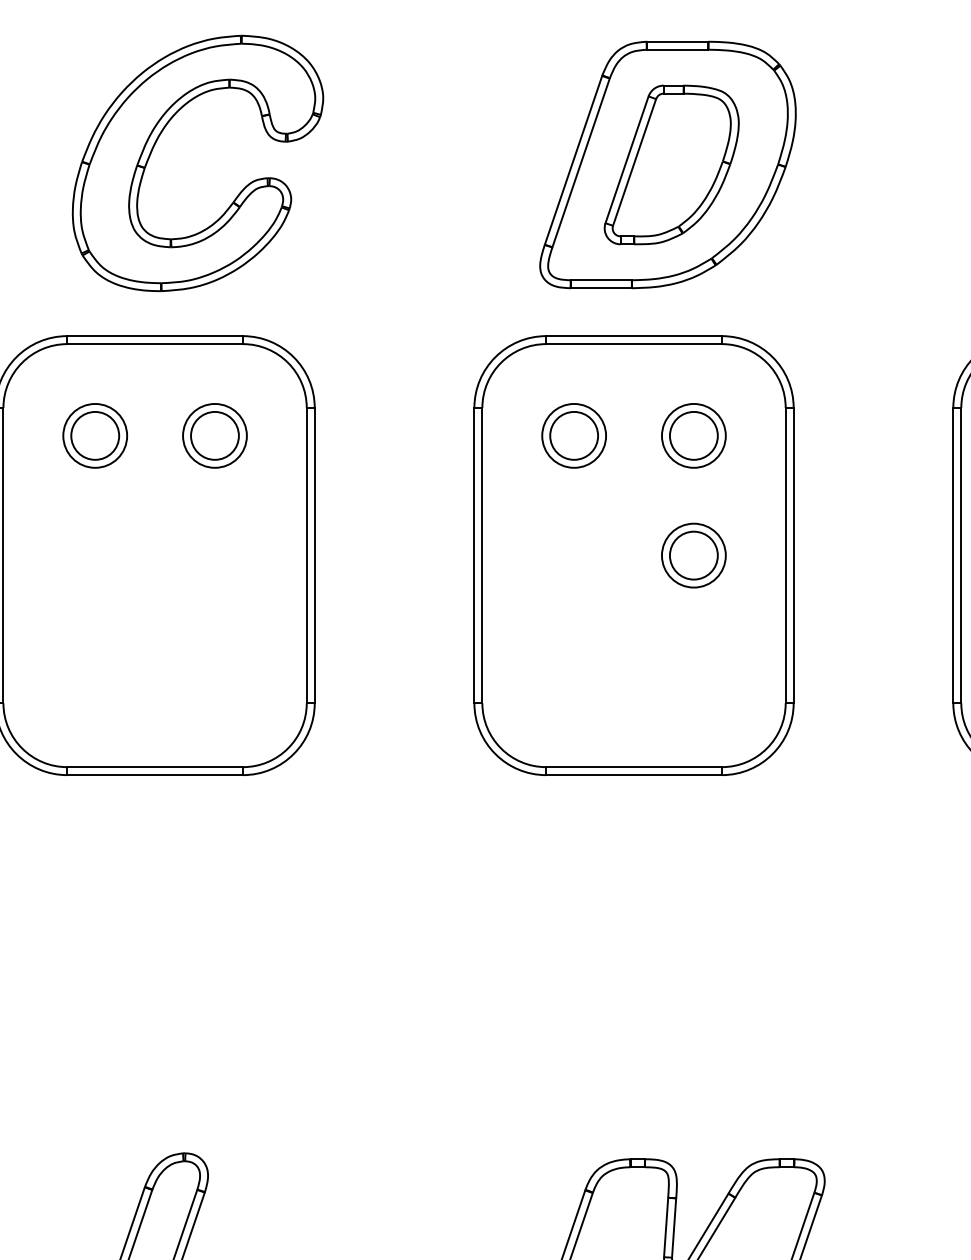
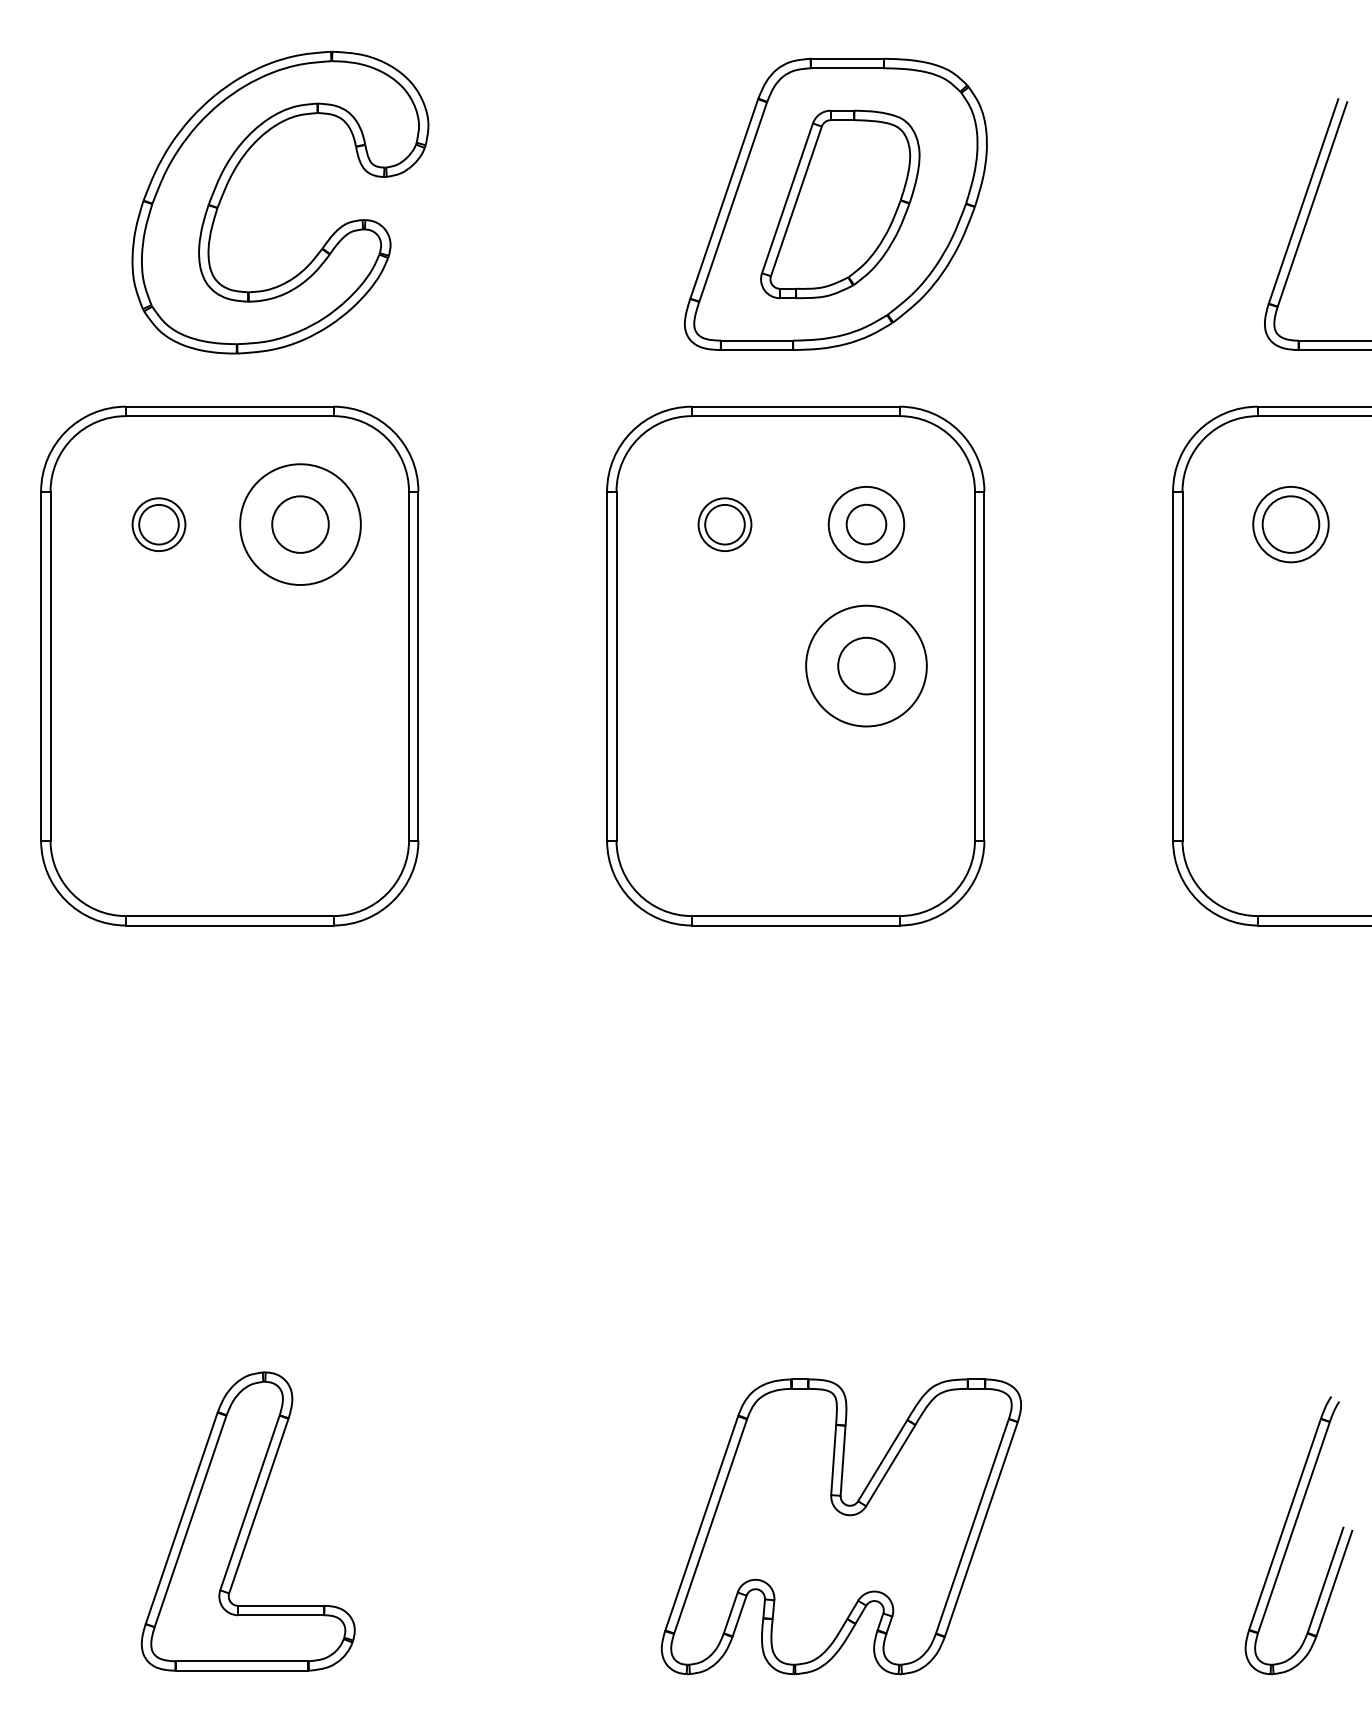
part: (94, 435) -> (158, 524), size x0.7
circle: (214, 435) -> (300, 524), size x1.6
part: (573, 435) -> (724, 524), size x0.7
circle: (693, 435) -> (866, 524), size x0.7
circle: (693, 555) -> (866, 665), size x1.6

